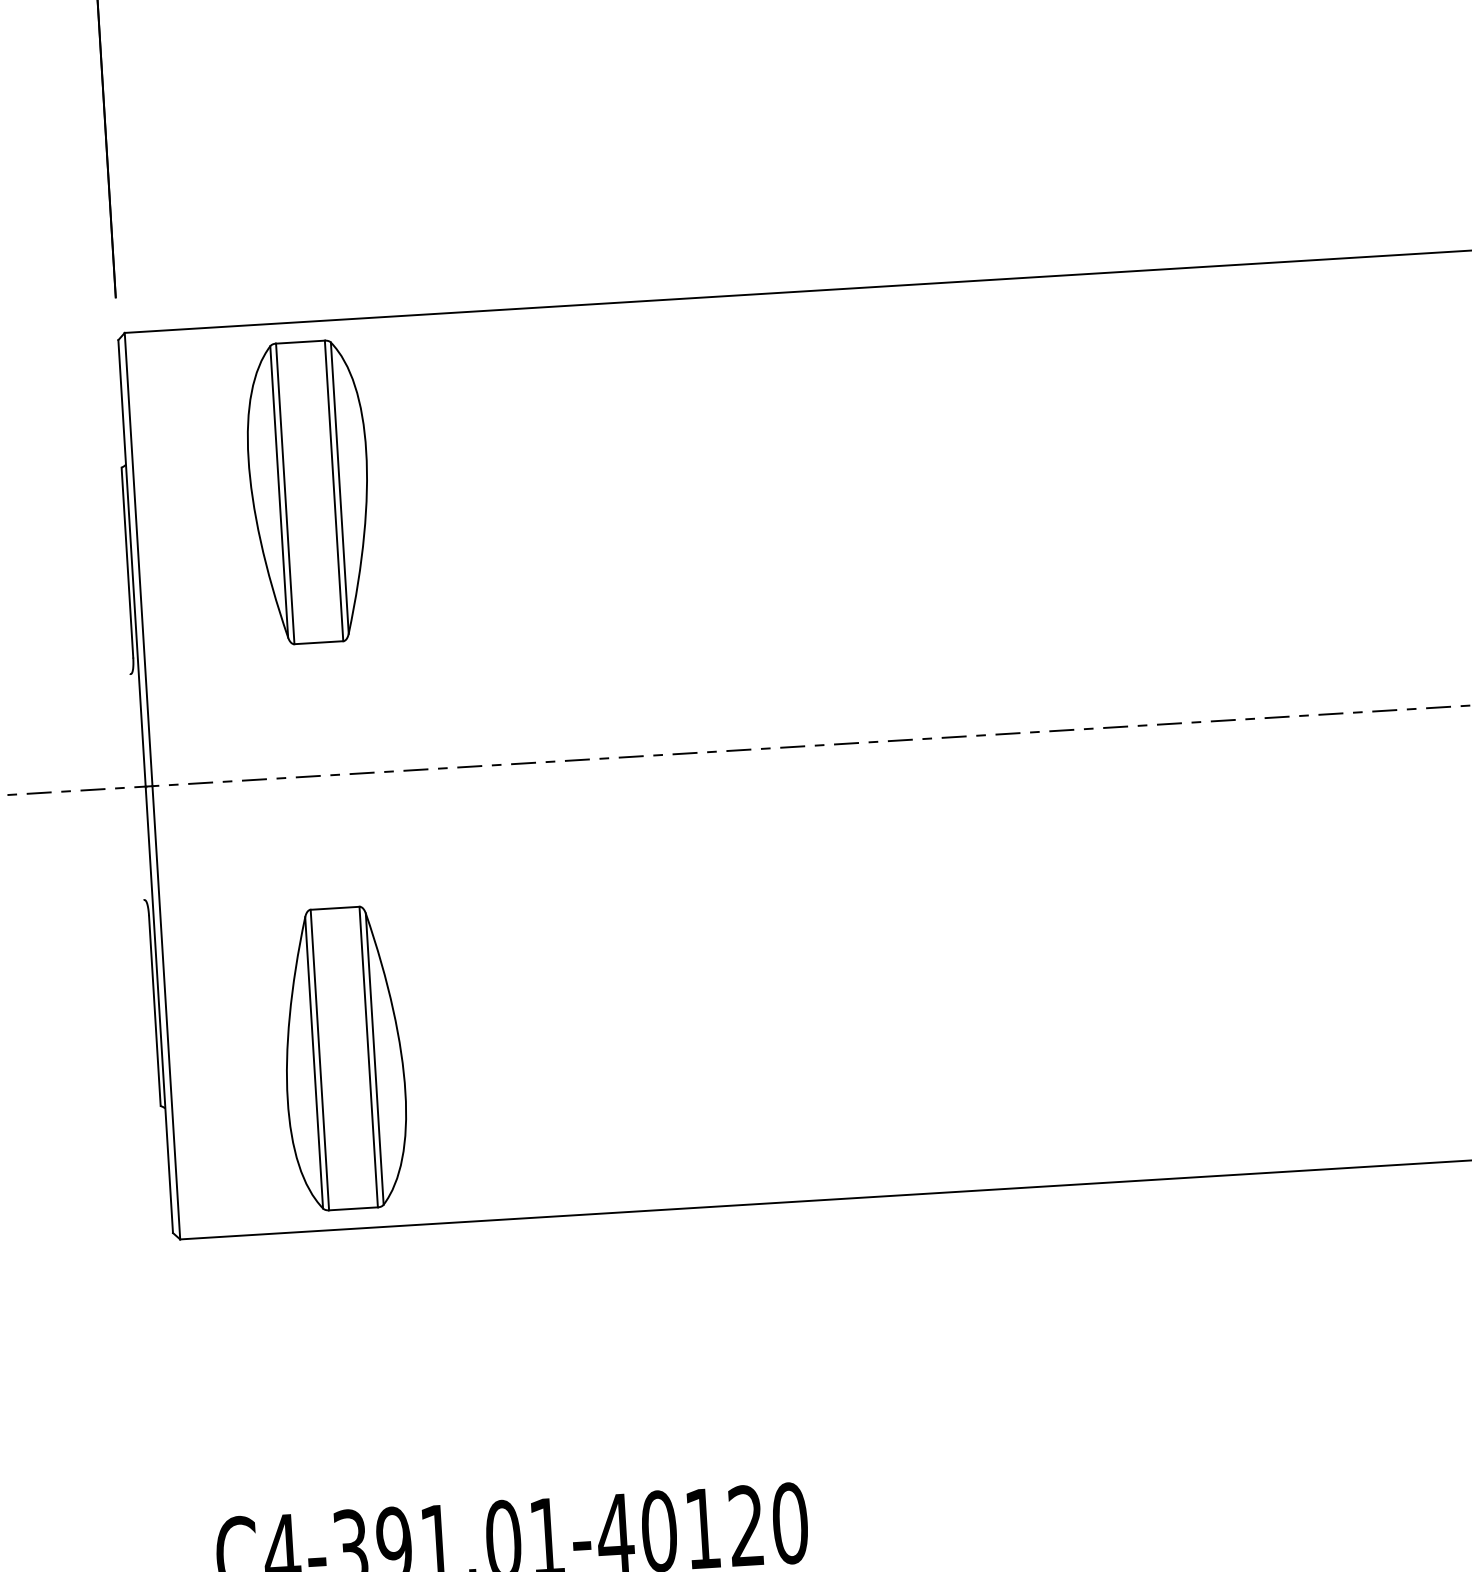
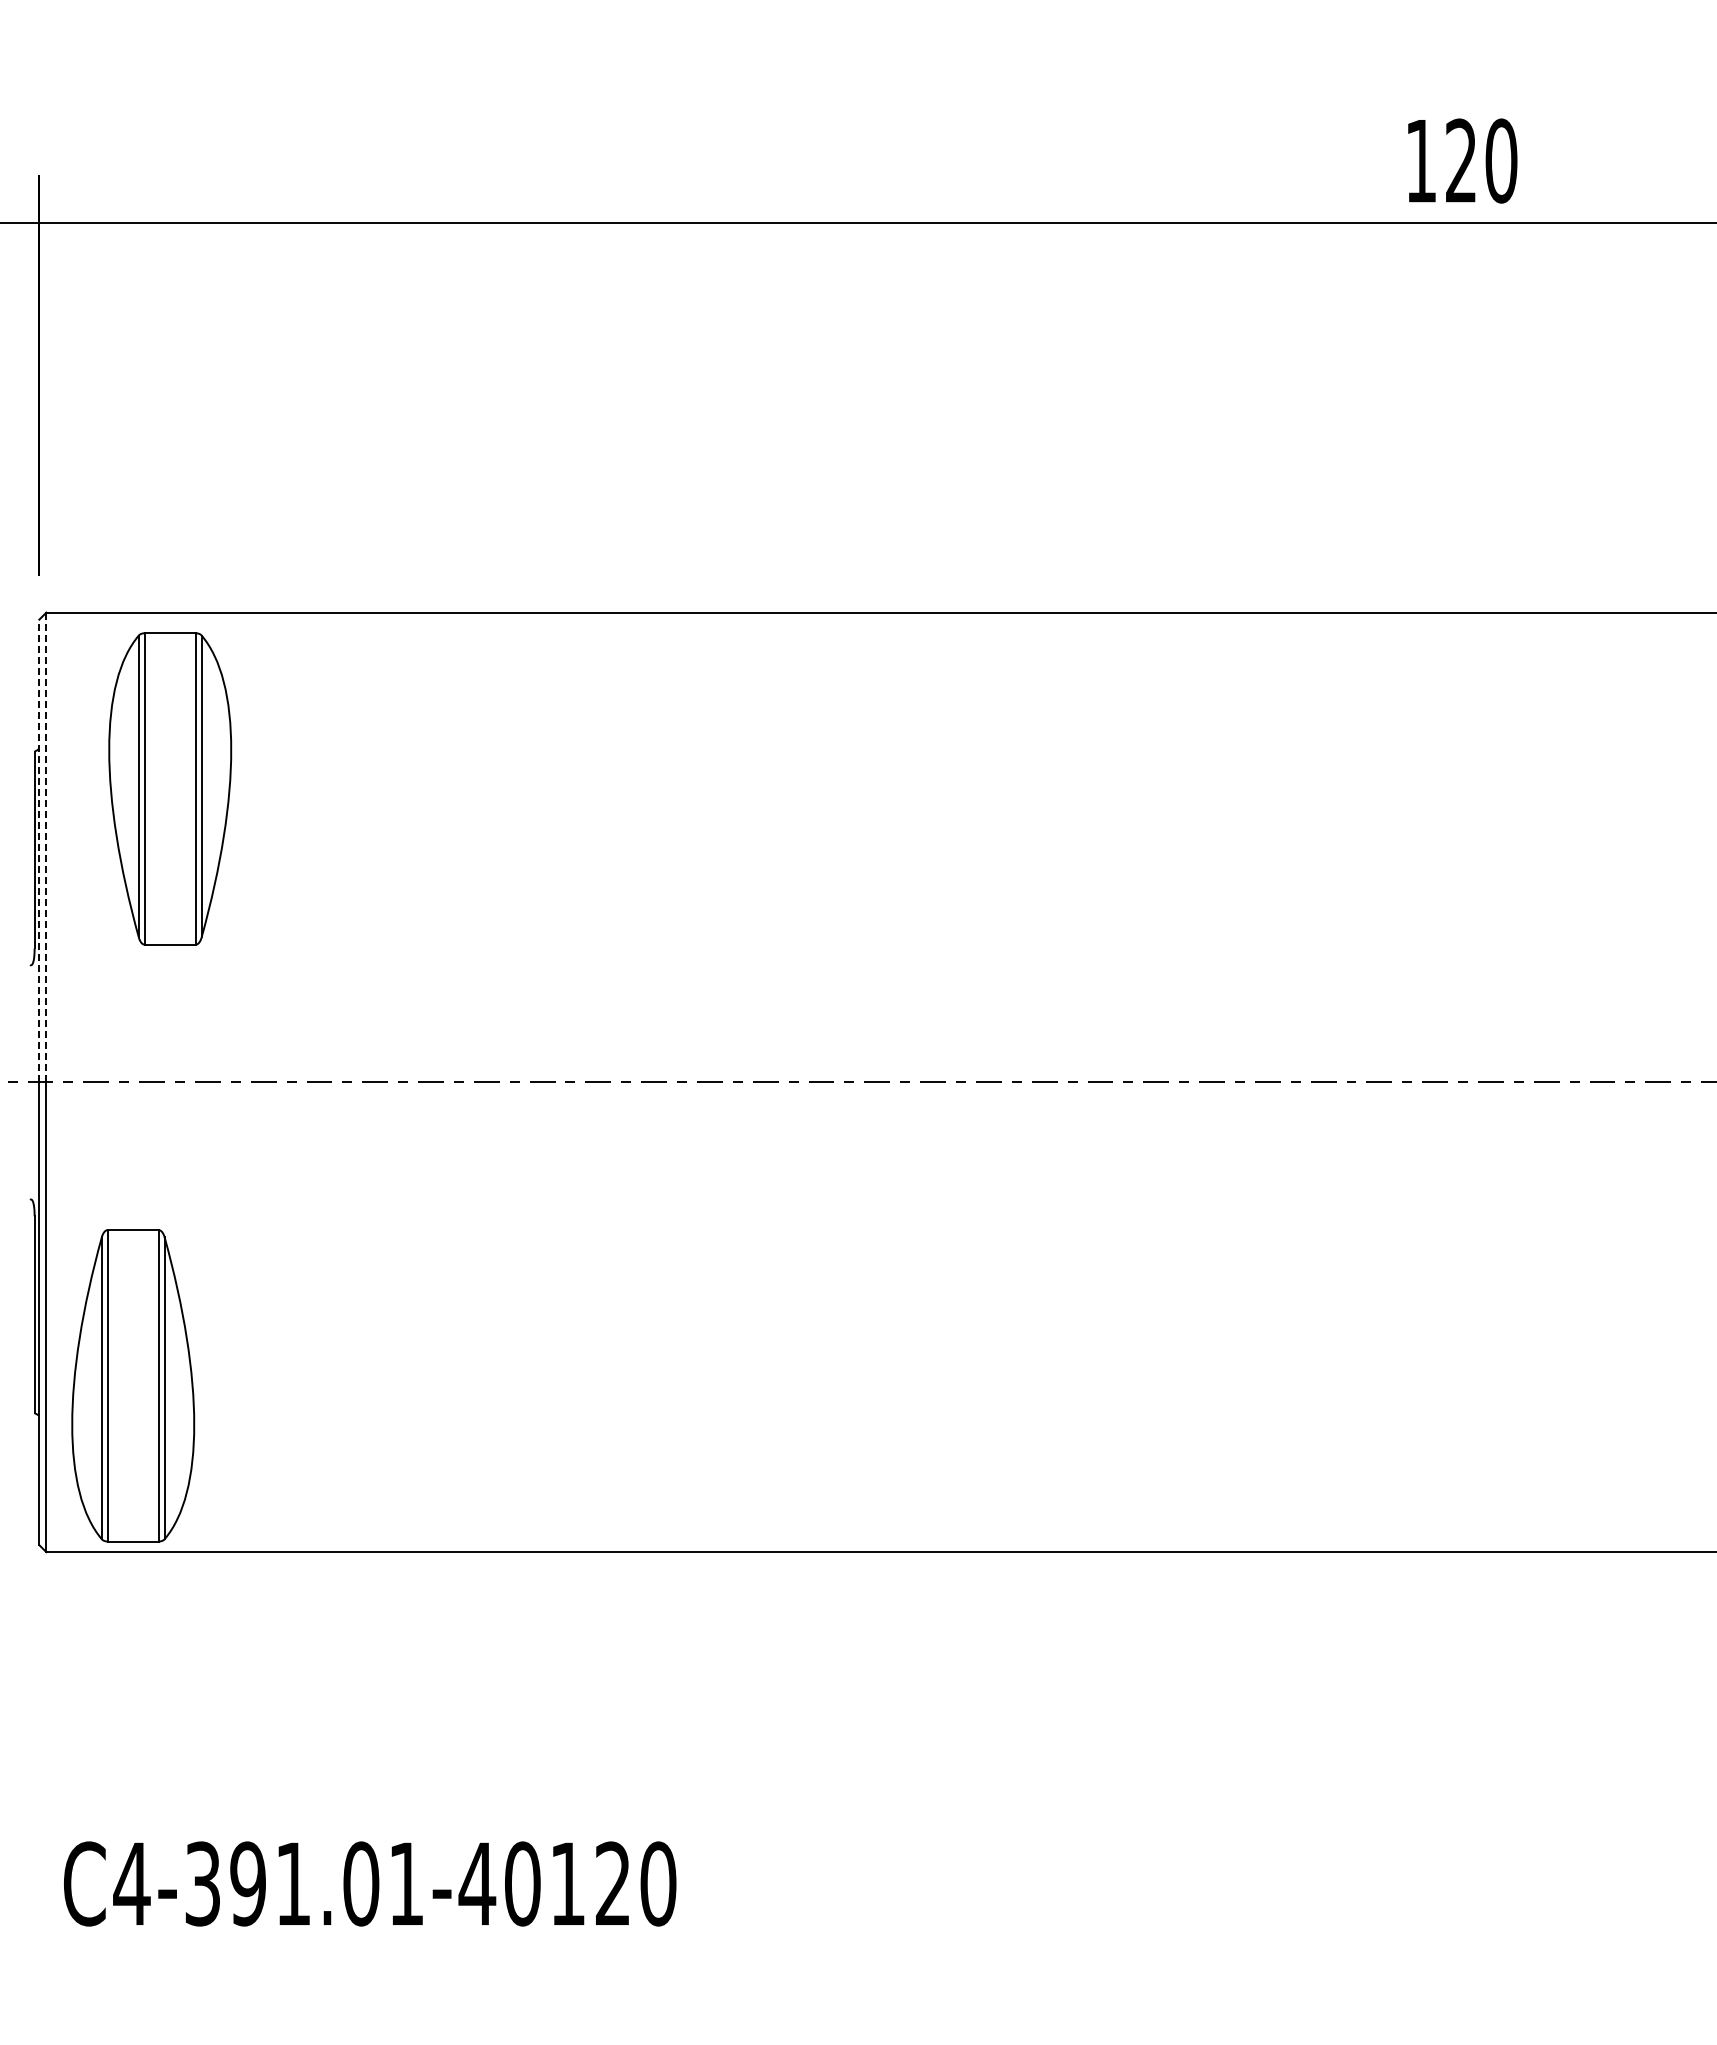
part: (309, 491) -> (170, 788), moved
line: (138, 559) -> (46, 847), solid -> dashed
line: (132, 562) -> (39, 850), solid -> dashed
part: (344, 1058) -> (133, 1385), moved

